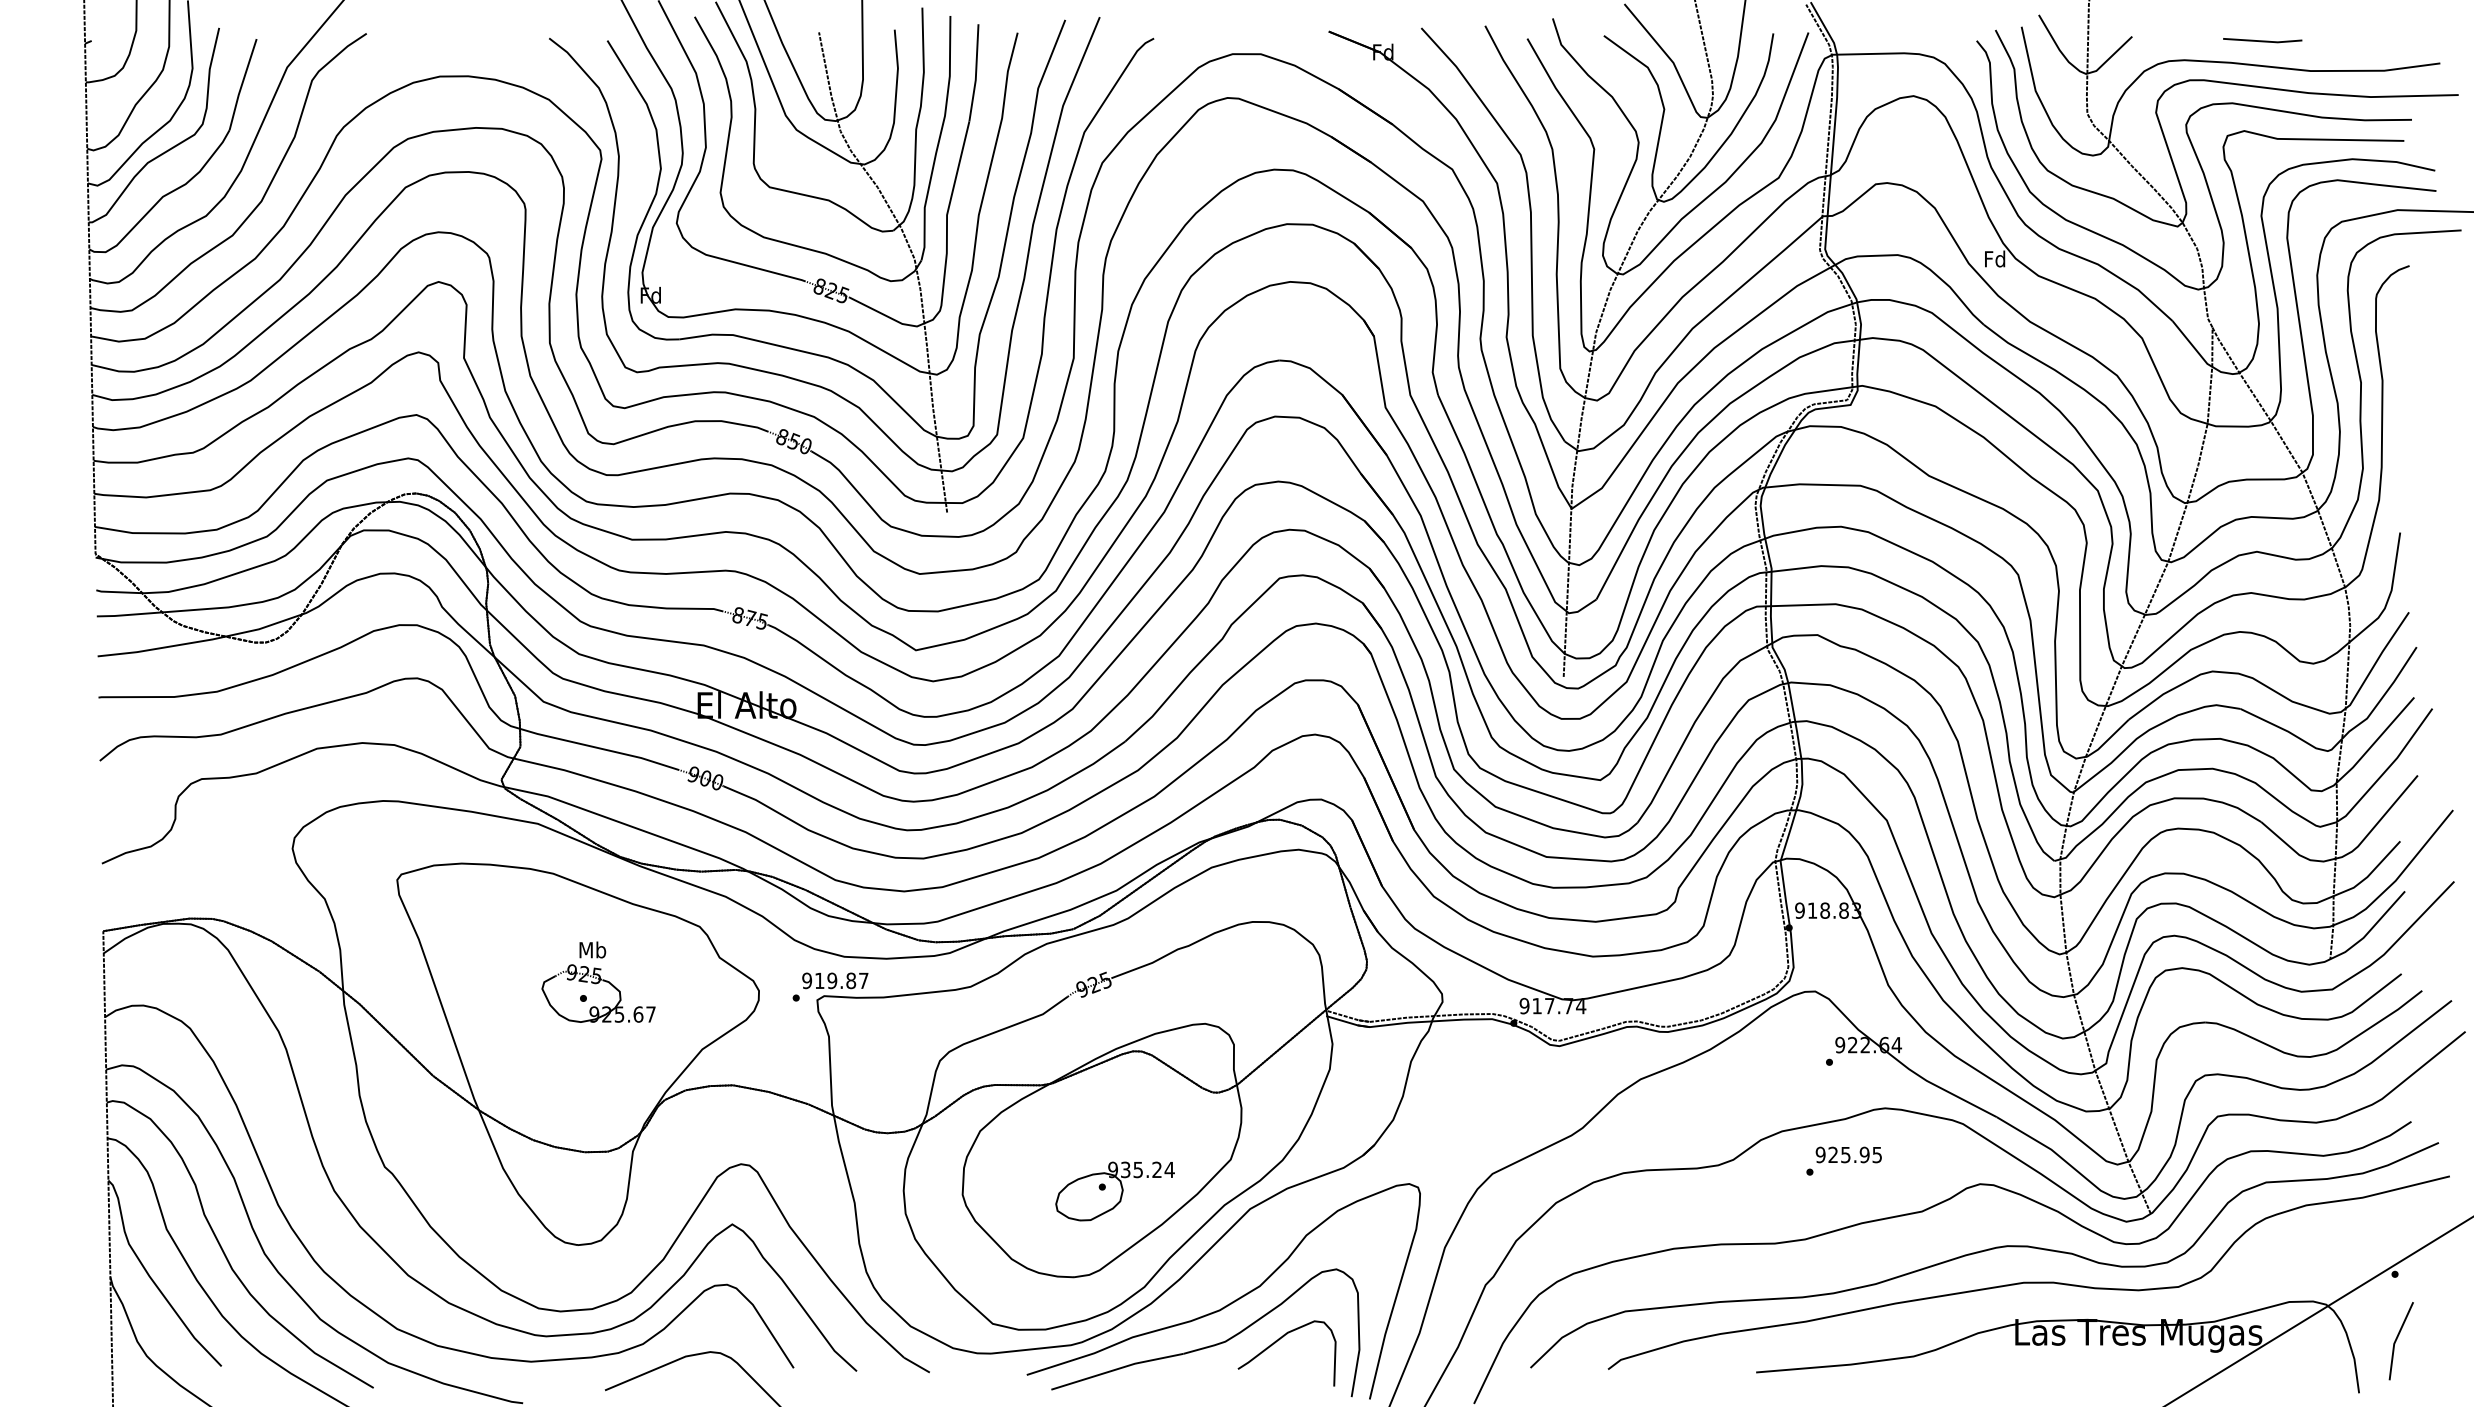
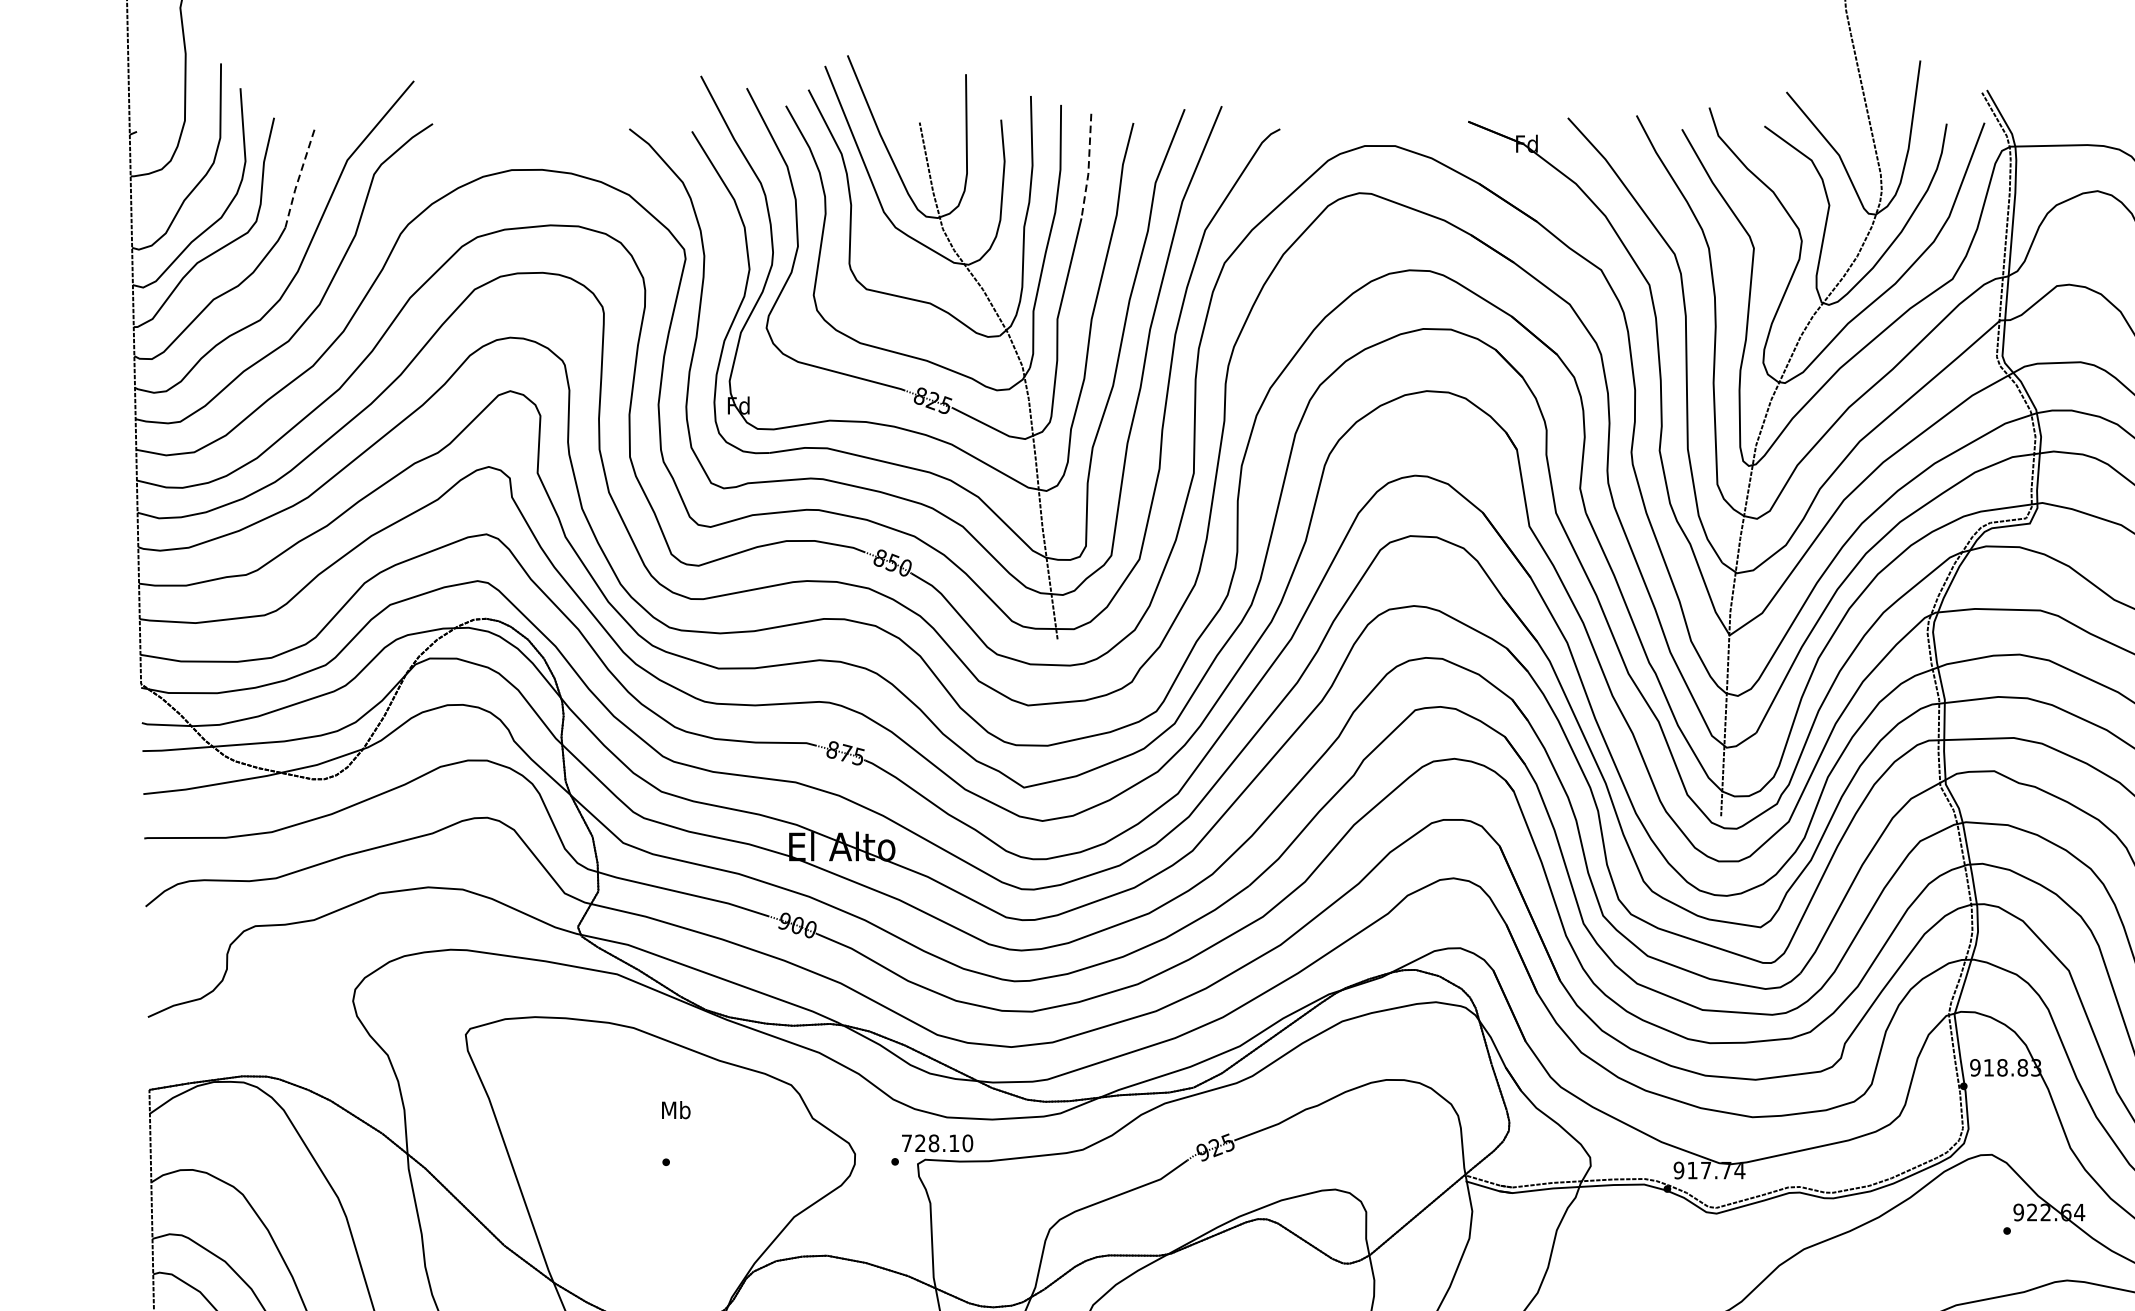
line: (976, 73) -> (1089, 166), solid -> dashed
line: (241, 85) -> (298, 179), solid -> dashed
text: (835, 980) -> (937, 1142), 919.87 -> 728.10
part: (596, 984) -> (680, 1147), removed

